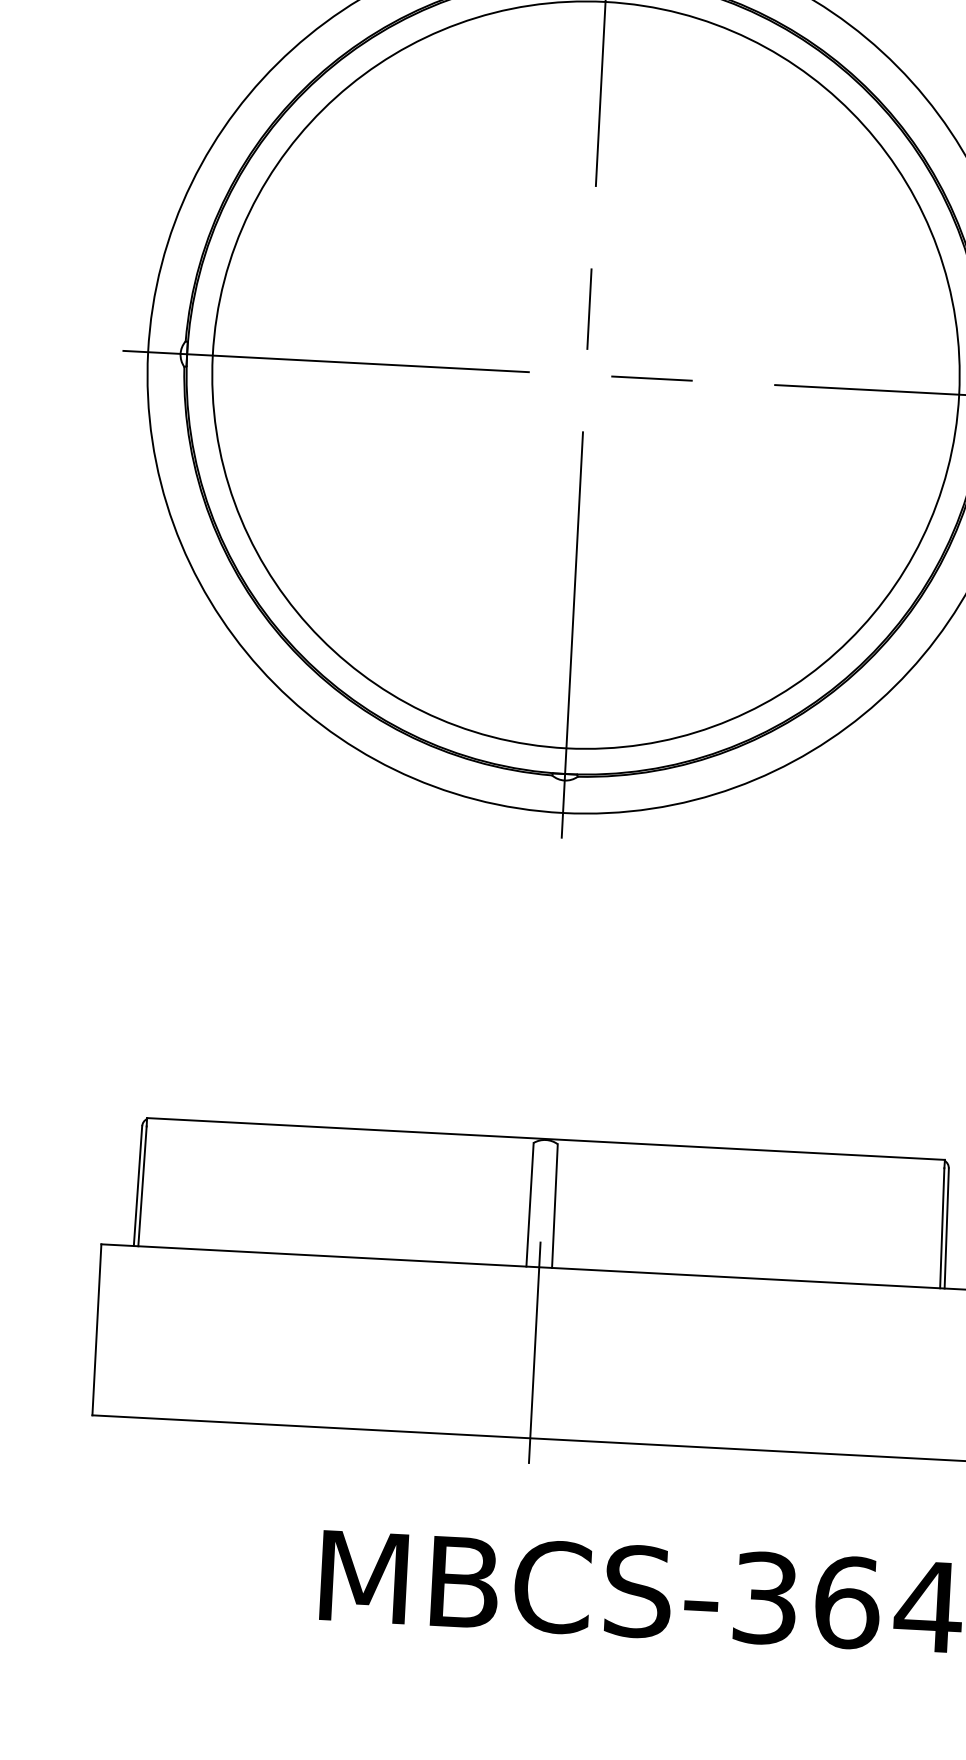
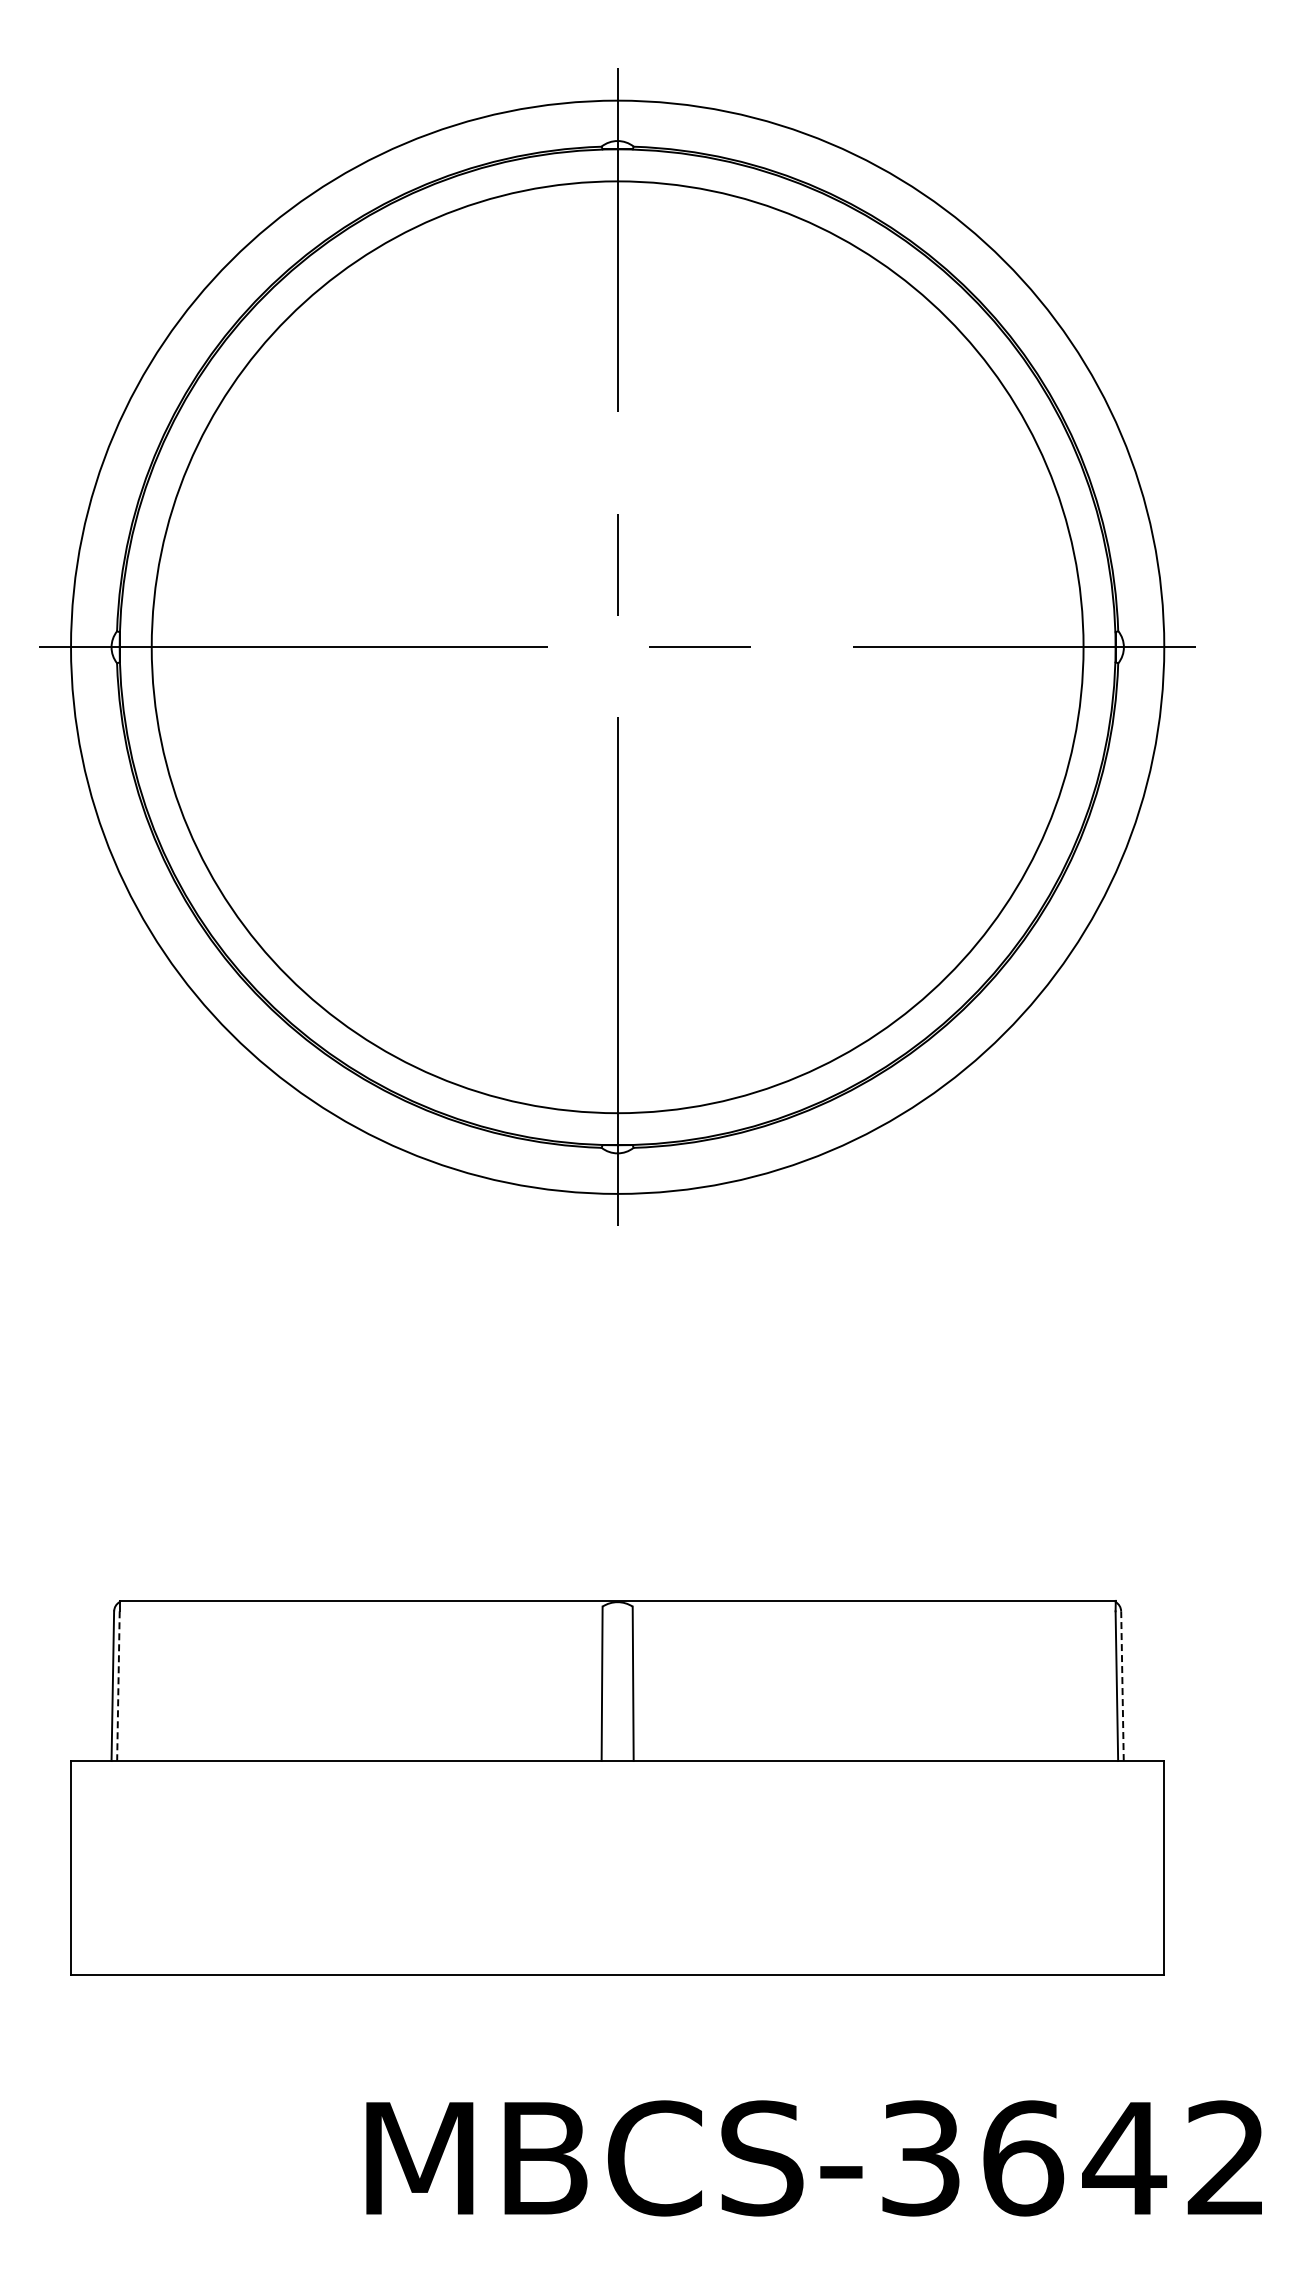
line: (142, 1186) -> (118, 1686), solid -> dashed
line: (946, 1228) -> (1122, 1686), solid -> dashed
line: (534, 1352) -> (617, 1867), removed

